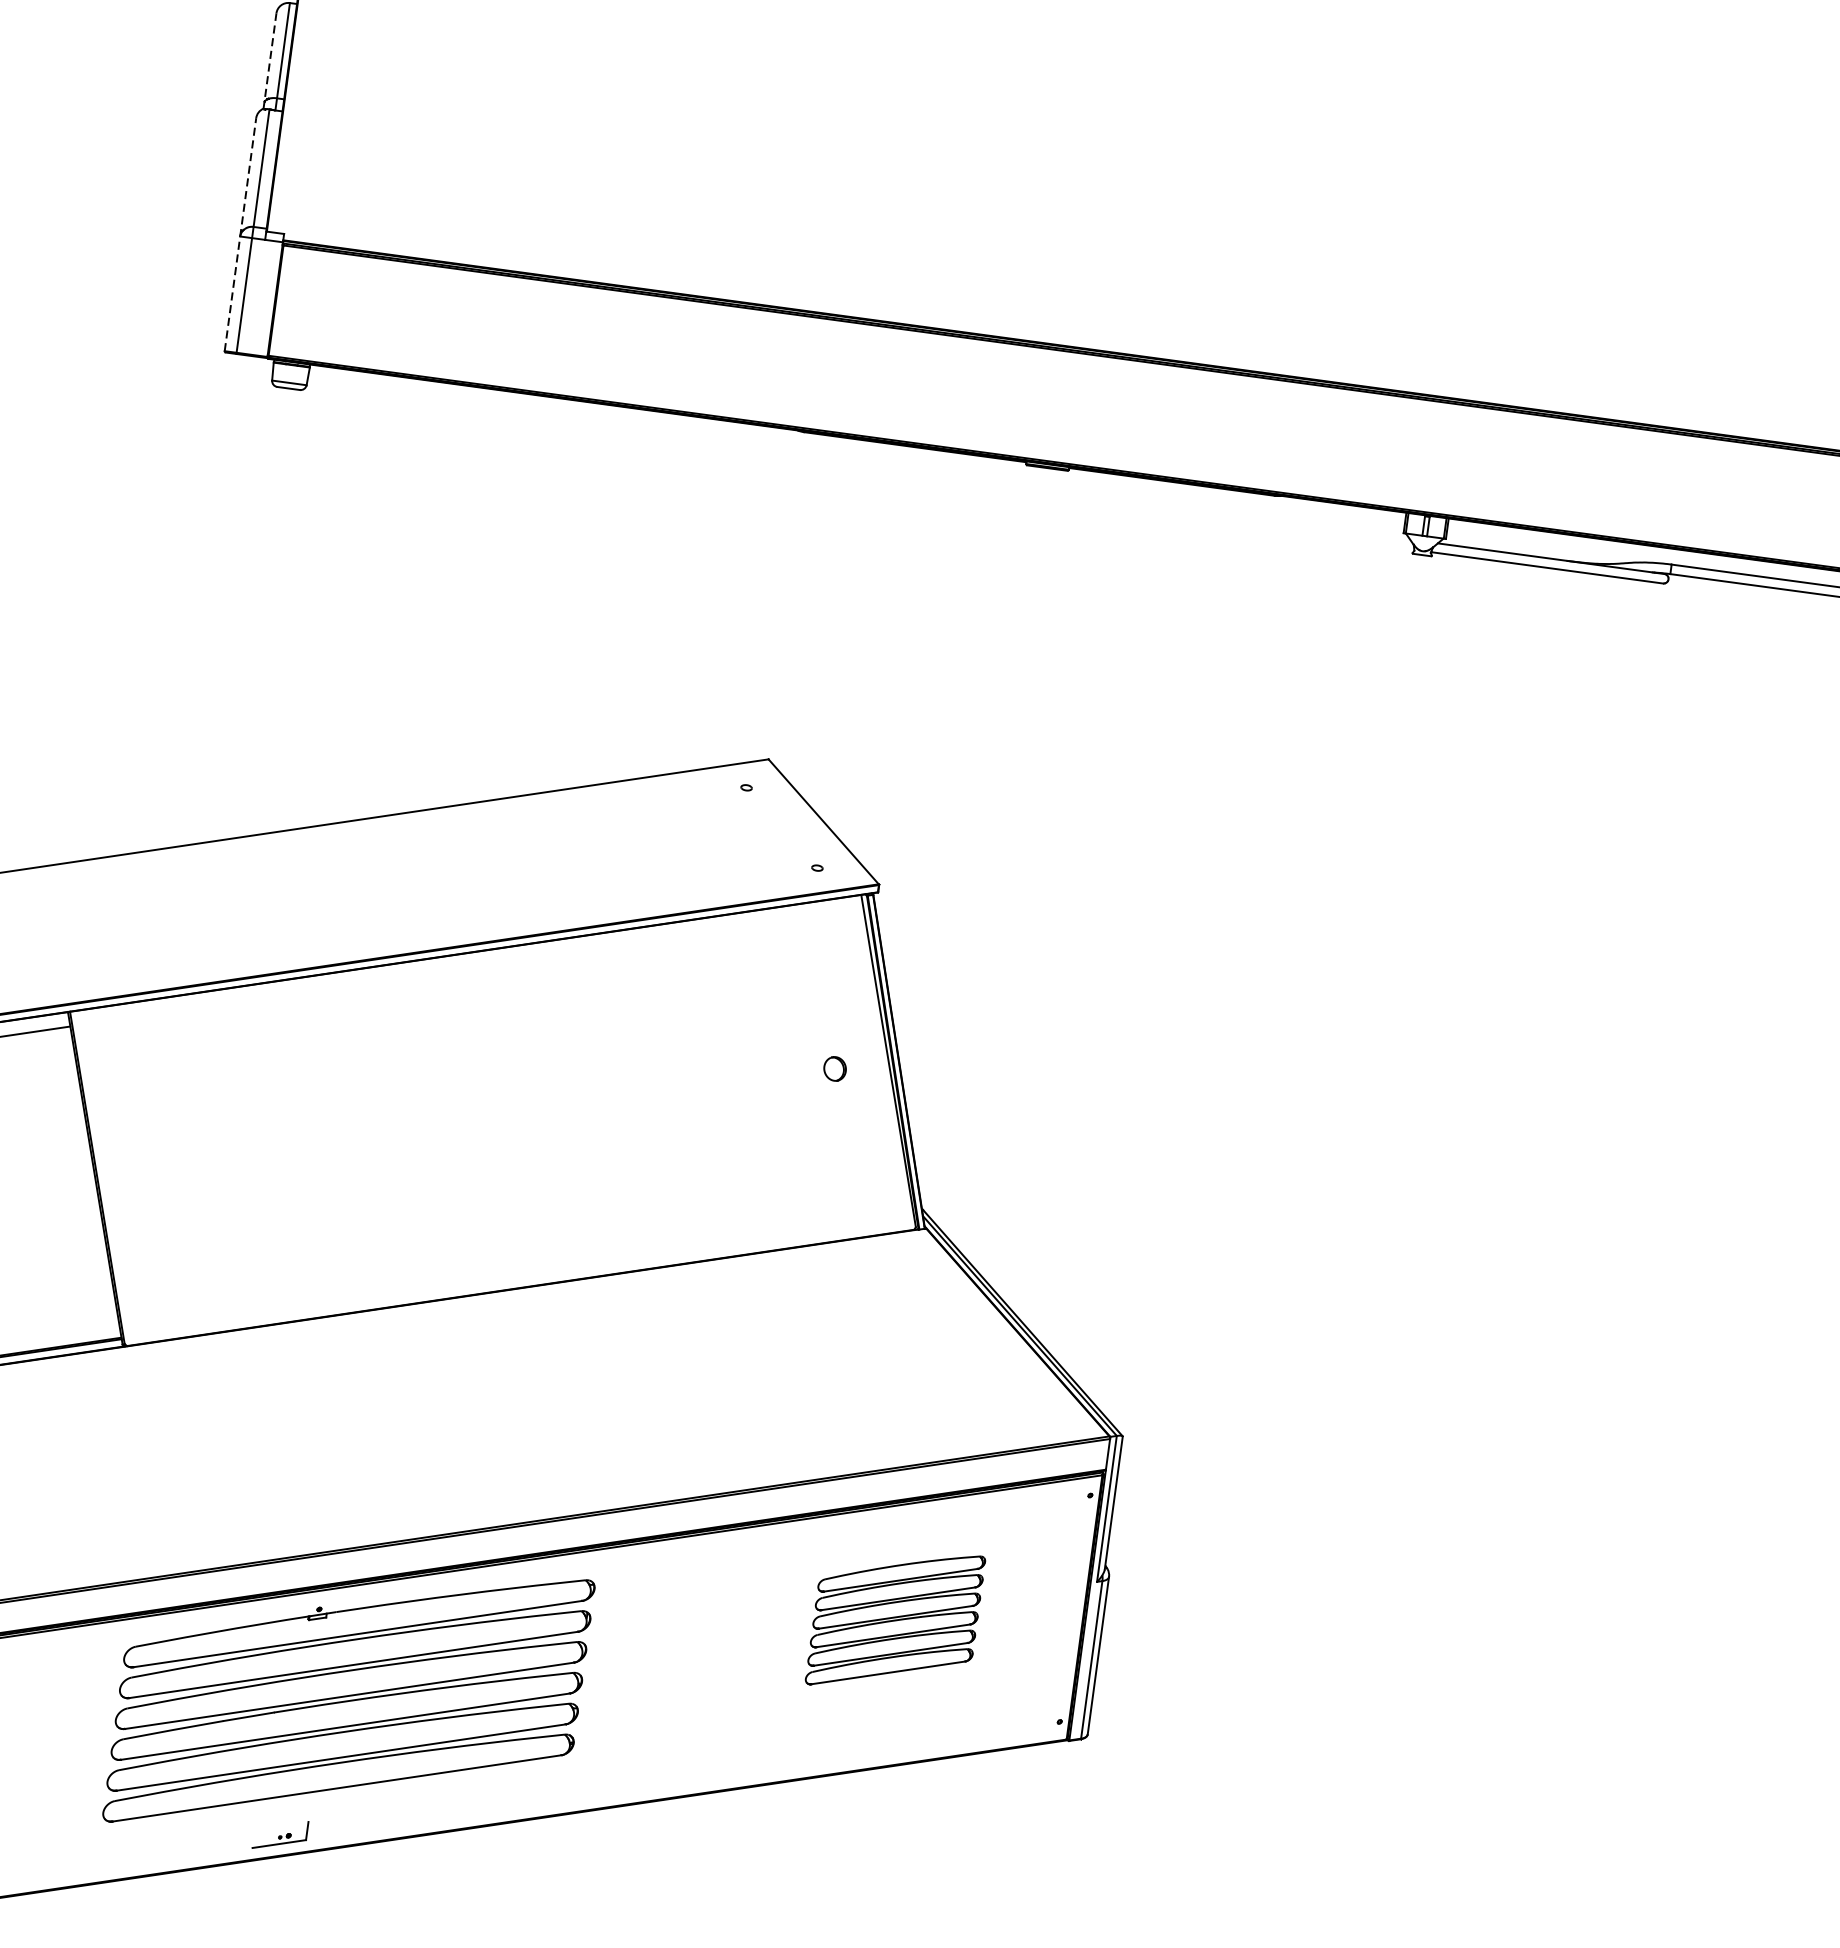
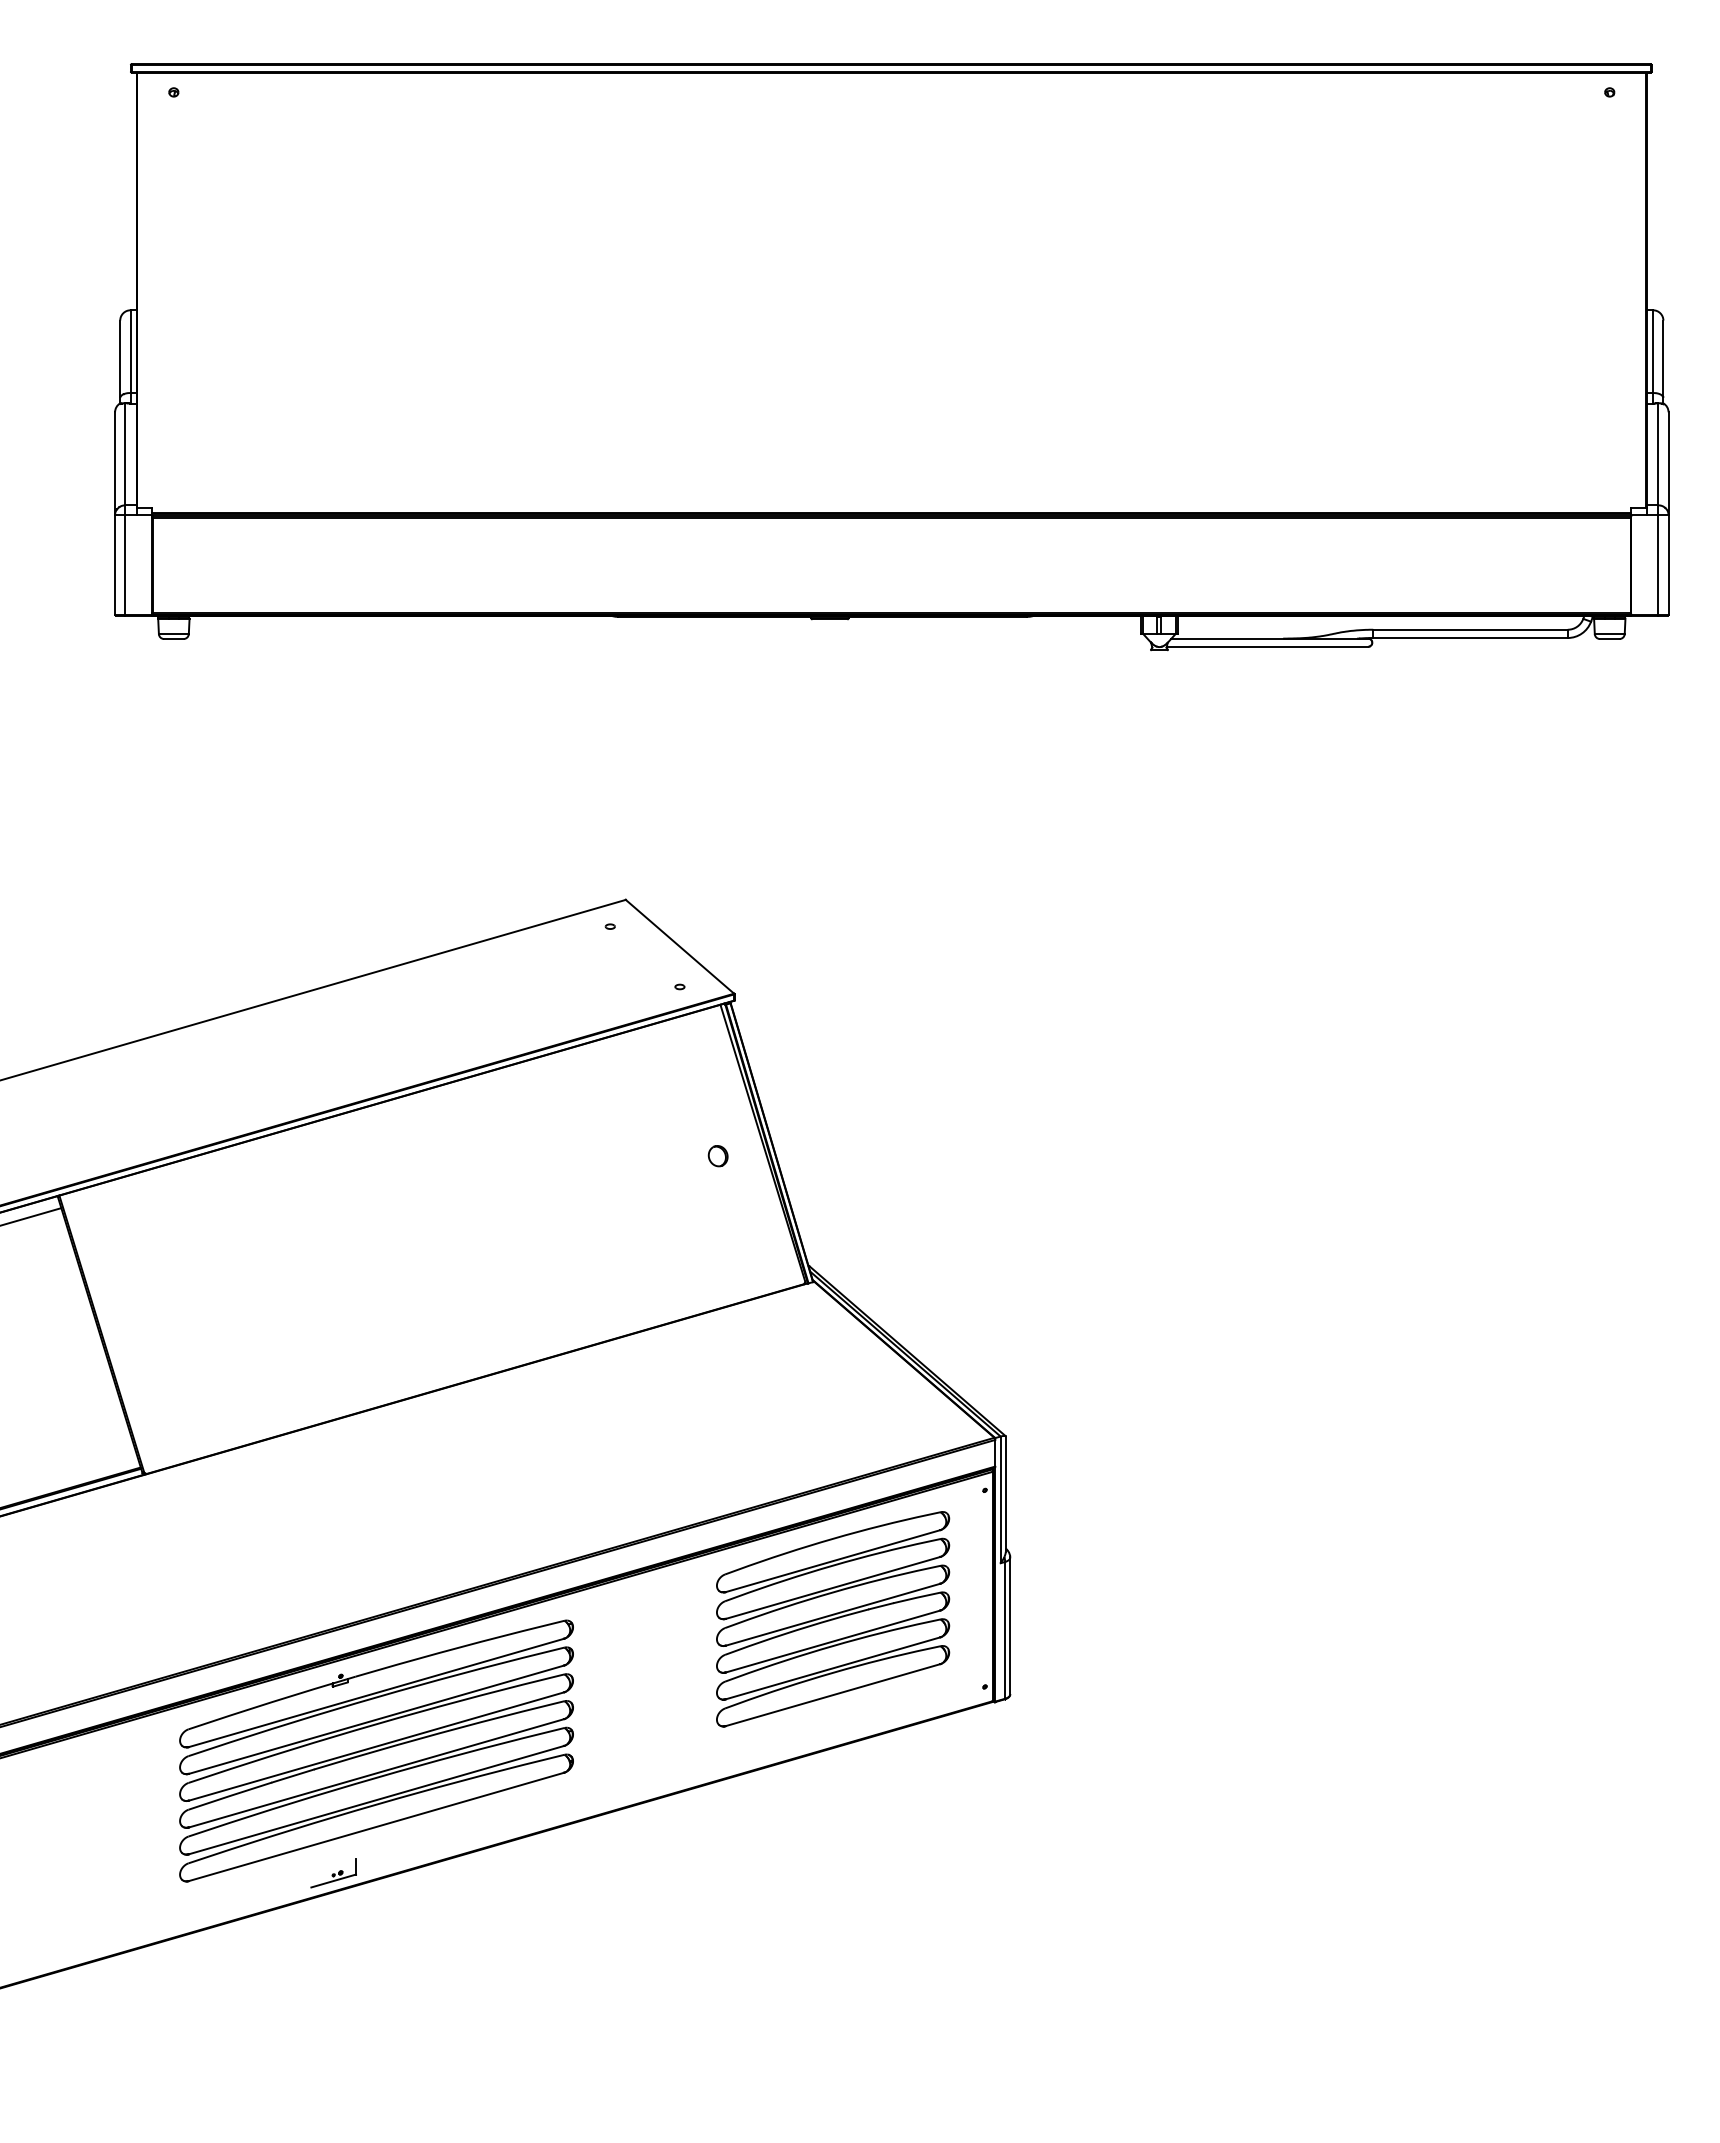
line: (270, 61) -> (120, 362), dashed -> solid
line: (241, 233) -> (115, 512), dashed -> solid
part: (895, 1620) -> (833, 1619), size x1.67

